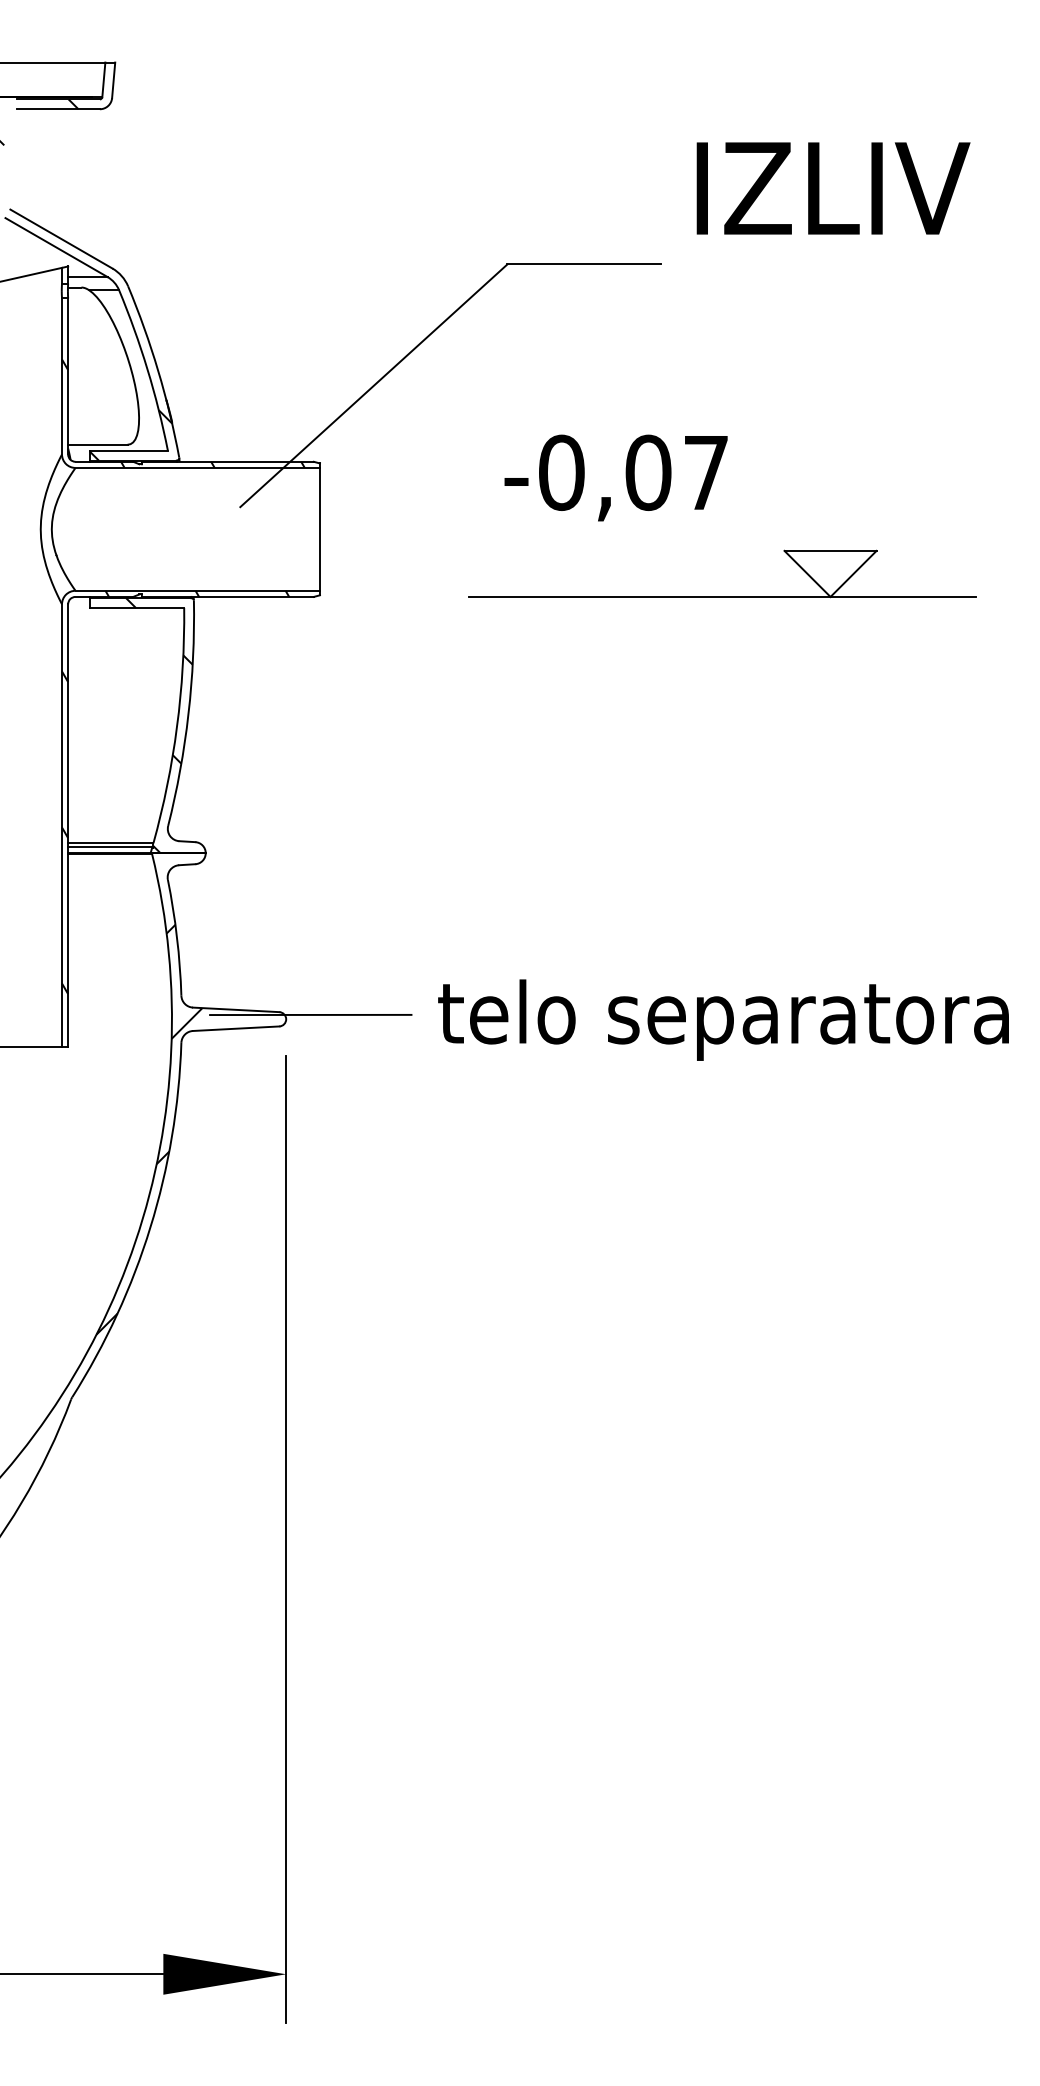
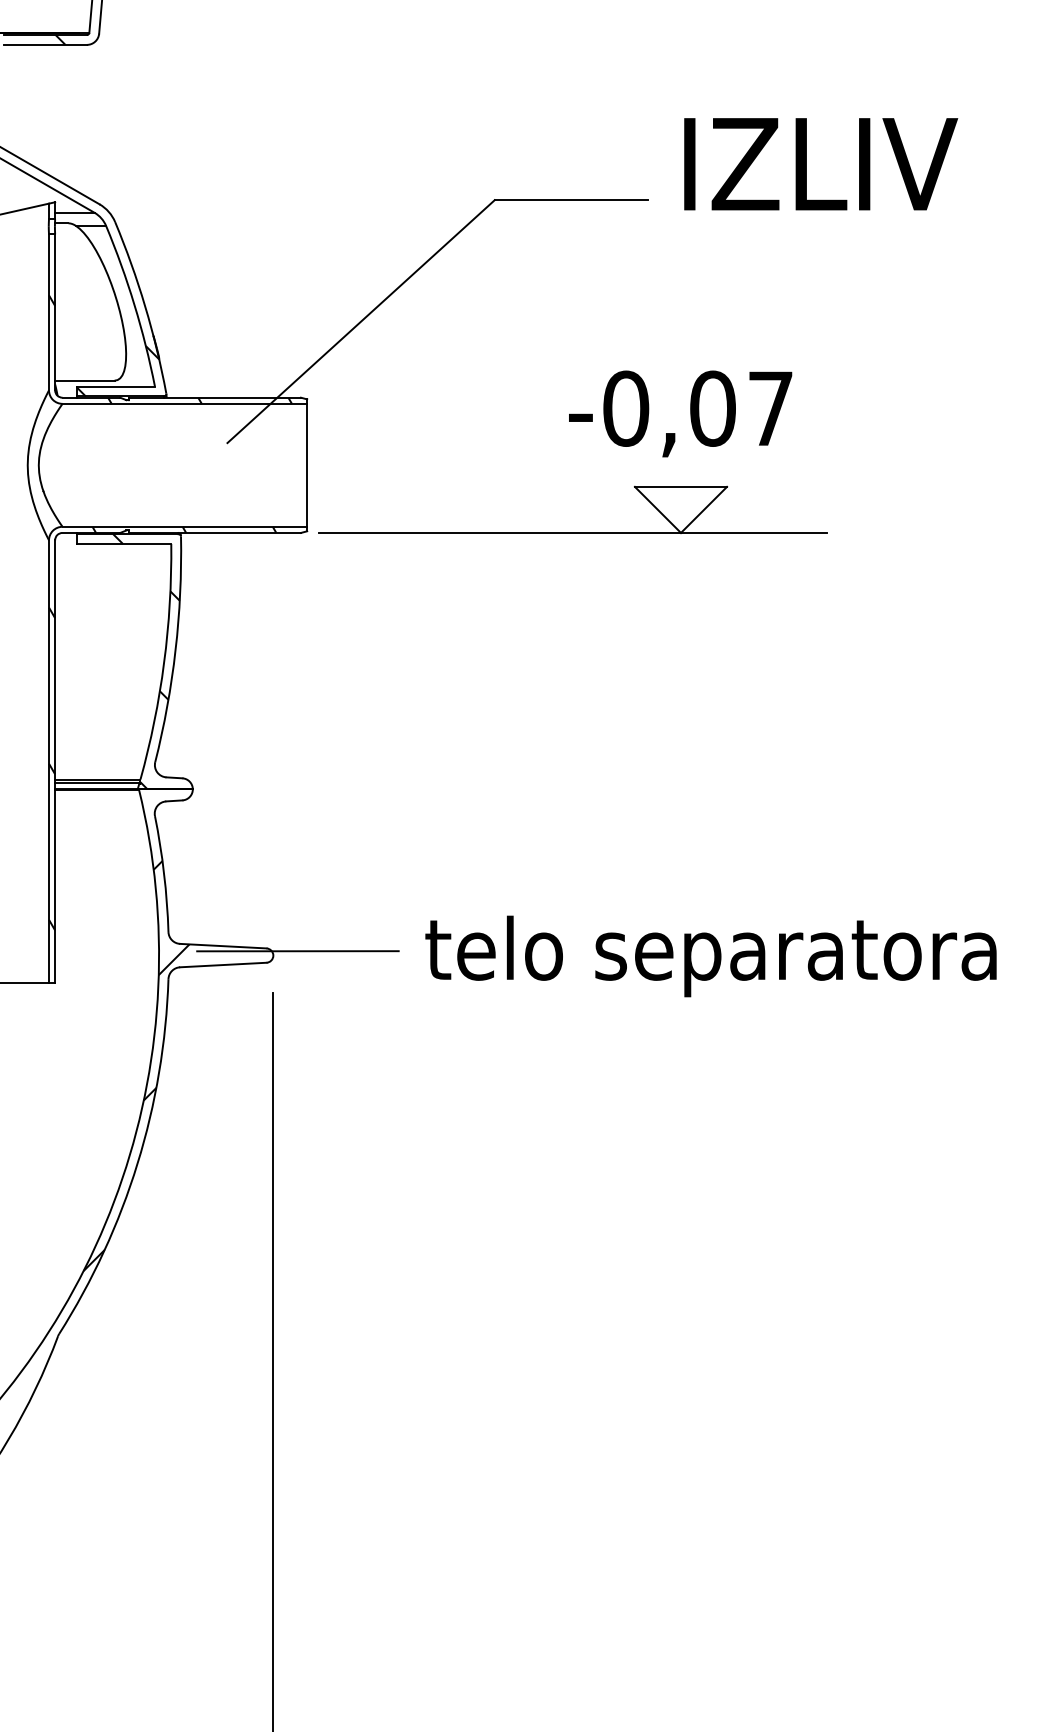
text: (833, 188) -> (821, 164), moved
text: (615, 477) -> (679, 413), moved
part: (722, 596) -> (572, 532), moved

